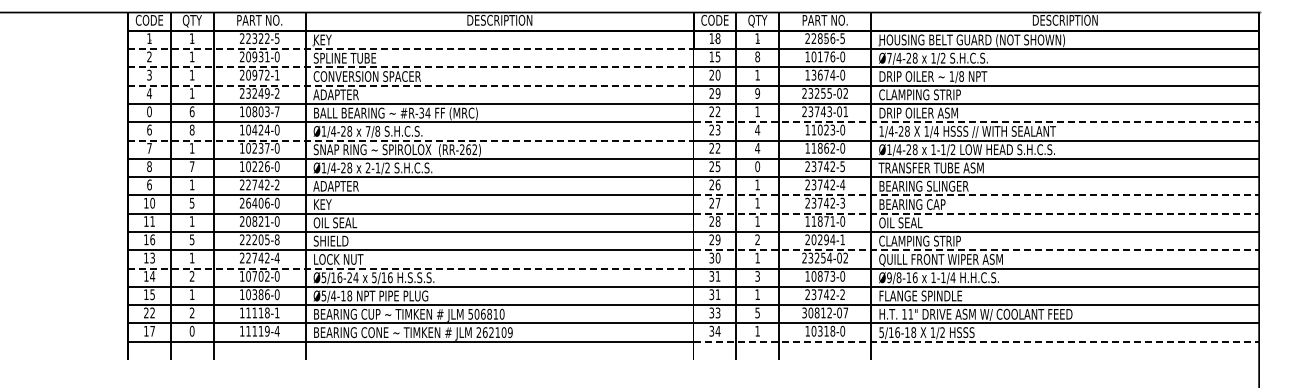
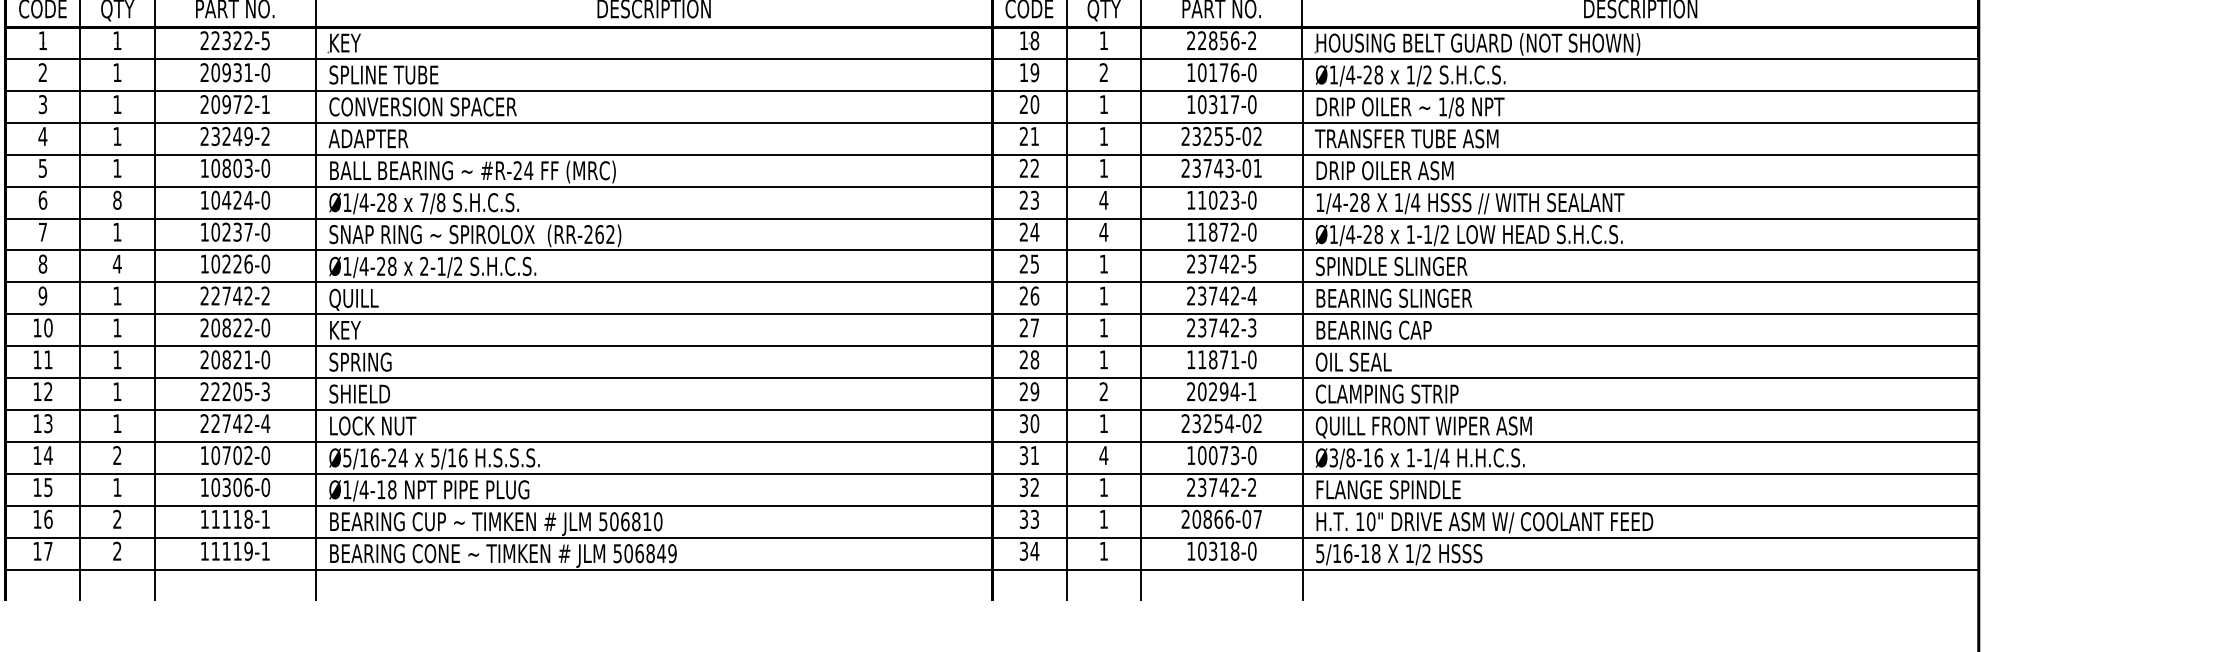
text: (842, 38) -> (1251, 40), 22856-5 -> 22856-2
line: (410, 49) -> (498, 59), dashed -> solid
text: (717, 56) -> (1033, 71), 15 -> 19
text: (757, 56) -> (1103, 71), 8 -> 2
text: (889, 58) -> (1333, 75), Ø7/4-28 -> Ø1/4-28
line: (410, 67) -> (498, 91), dashed -> solid
text: (823, 74) -> (1218, 103), 13674-0 -> 10317-0
line: (410, 85) -> (498, 122), dashed -> solid
text: (717, 93) -> (1033, 136), 29 -> 21
text: (757, 93) -> (1103, 136), 9 -> 1
text: (930, 94) -> (1405, 138), CLAMPING STRIP -> TRANSFER TUBE ASM
text: (149, 111) -> (42, 167), 0 -> 5
text: (191, 111) -> (116, 167), 6 -> 1
text: (276, 111) -> (264, 167), 10803-7 -> 10803-0
text: (421, 113) -> (517, 171), #R-34 -> #R-24
line: (976, 122) -> (1485, 187), dashed -> solid
line: (410, 140) -> (498, 218), dashed -> solid
text: (717, 147) -> (1033, 230), 22 -> 24
text: (826, 147) -> (1224, 230), 11862-0 -> 11872-0
text: (191, 166) -> (116, 263), 7 -> 4
text: (757, 166) -> (1103, 263), 0 -> 1
text: (930, 167) -> (1405, 265), TRANSFER TUBE ASM -> SPINDLE SLINGER
text: (149, 184) -> (42, 295), 6 -> 9
text: (335, 186) -> (367, 298), ADAPTER -> QUILL
line: (976, 195) -> (1485, 314), dashed -> solid
text: (257, 202) -> (231, 326), 26406-0 -> 20822-0
text: (191, 203) -> (116, 328), 5 -> 1
line: (976, 213) -> (1485, 345), dashed -> solid
text: (335, 222) -> (367, 361), OIL SEAL -> SPRING
text: (152, 239) -> (48, 391), 16 -> 12
text: (191, 239) -> (116, 391), 5 -> 1
text: (276, 239) -> (264, 391), 22205-8 -> 22205-3
line: (976, 250) -> (1485, 410), dashed -> solid
line: (410, 268) -> (498, 441), dashed -> solid
text: (757, 276) -> (1103, 455), 3 -> 4
text: (819, 276) -> (1211, 455), 10873-0 -> 10073-0
text: (889, 277) -> (1333, 457), Ø9/8-16 -> Ø3/8-16
text: (260, 294) -> (236, 487), 10386-0 -> 10306-0
text: (717, 294) -> (1033, 487), 31 -> 32
text: (323, 295) -> (346, 488), Ø5/4-18 -> Ø1/4-18
text: (149, 312) -> (42, 518), 22 -> 16
text: (757, 312) -> (1103, 518), 5 -> 1
text: (817, 312) -> (1208, 518), 30812-07 -> 20866-07
text: (910, 313) -> (1370, 520), 11" -> 10"
text: (191, 330) -> (116, 549), 0 -> 2
text: (276, 331) -> (264, 551), 11119-4 -> 11119-1
text: (491, 332) -> (639, 553), 262109 -> 506849
line: (976, 341) -> (1485, 569), dashed -> solid

